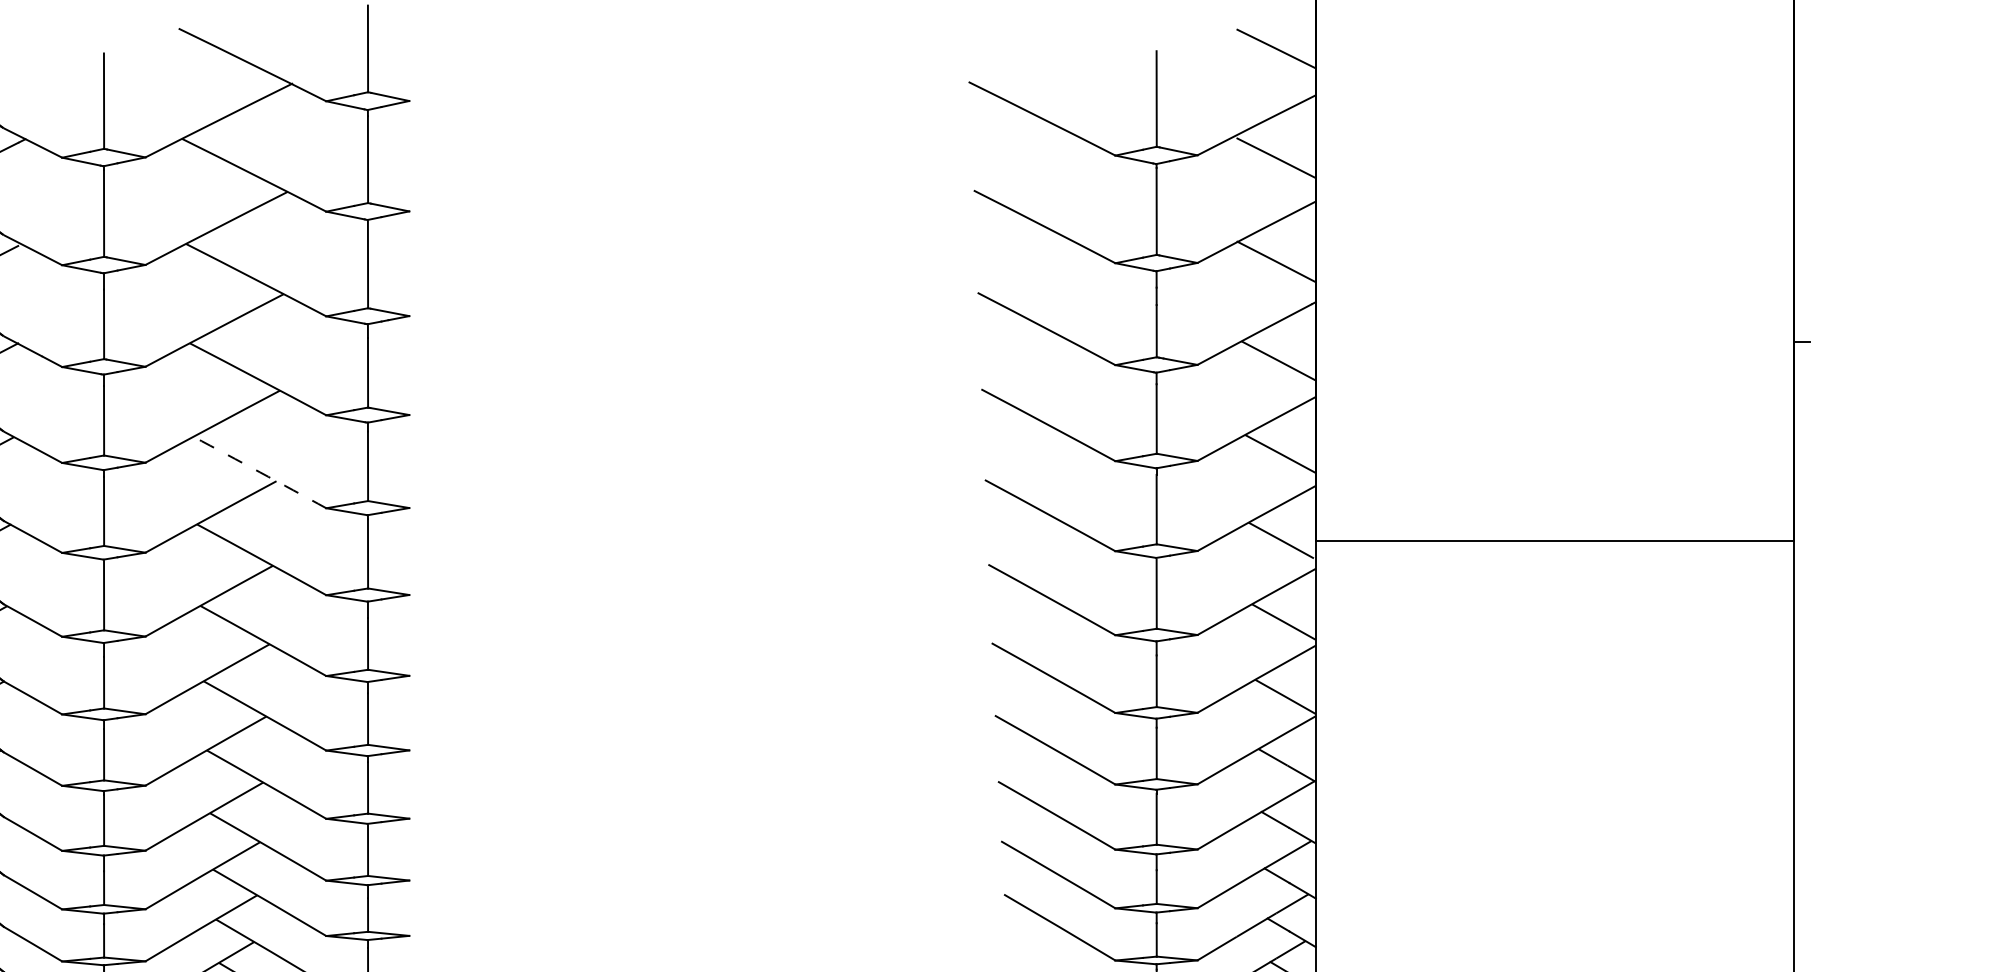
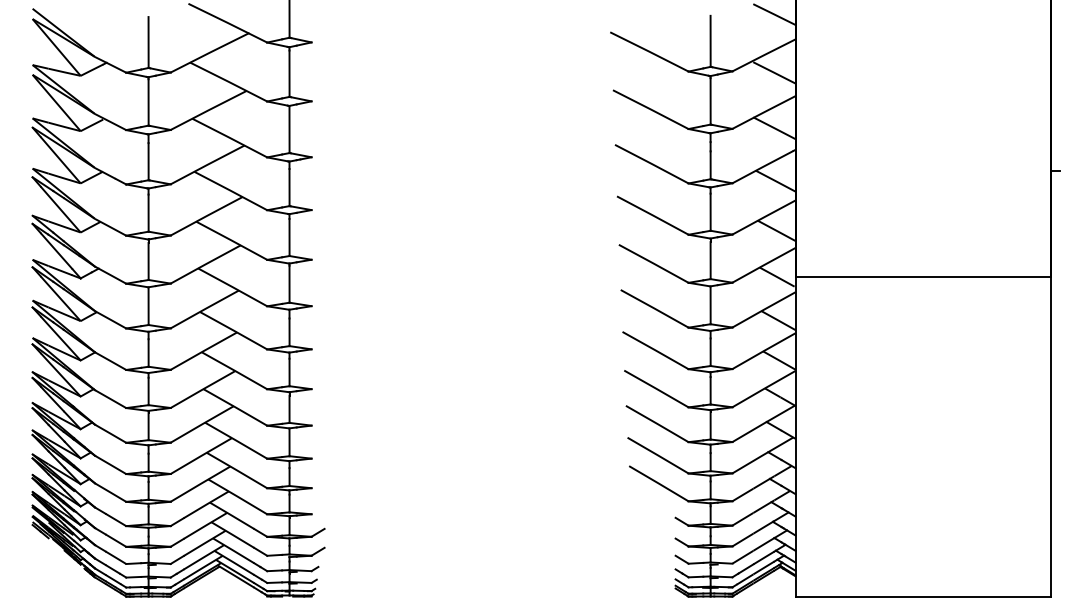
arc: (259, 471) -> (231, 240), dashed -> solid

